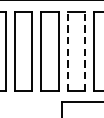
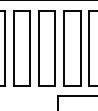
line: (67, 50) -> (63, 47), dashed -> solid
line: (85, 50) -> (80, 47), dashed -> solid

